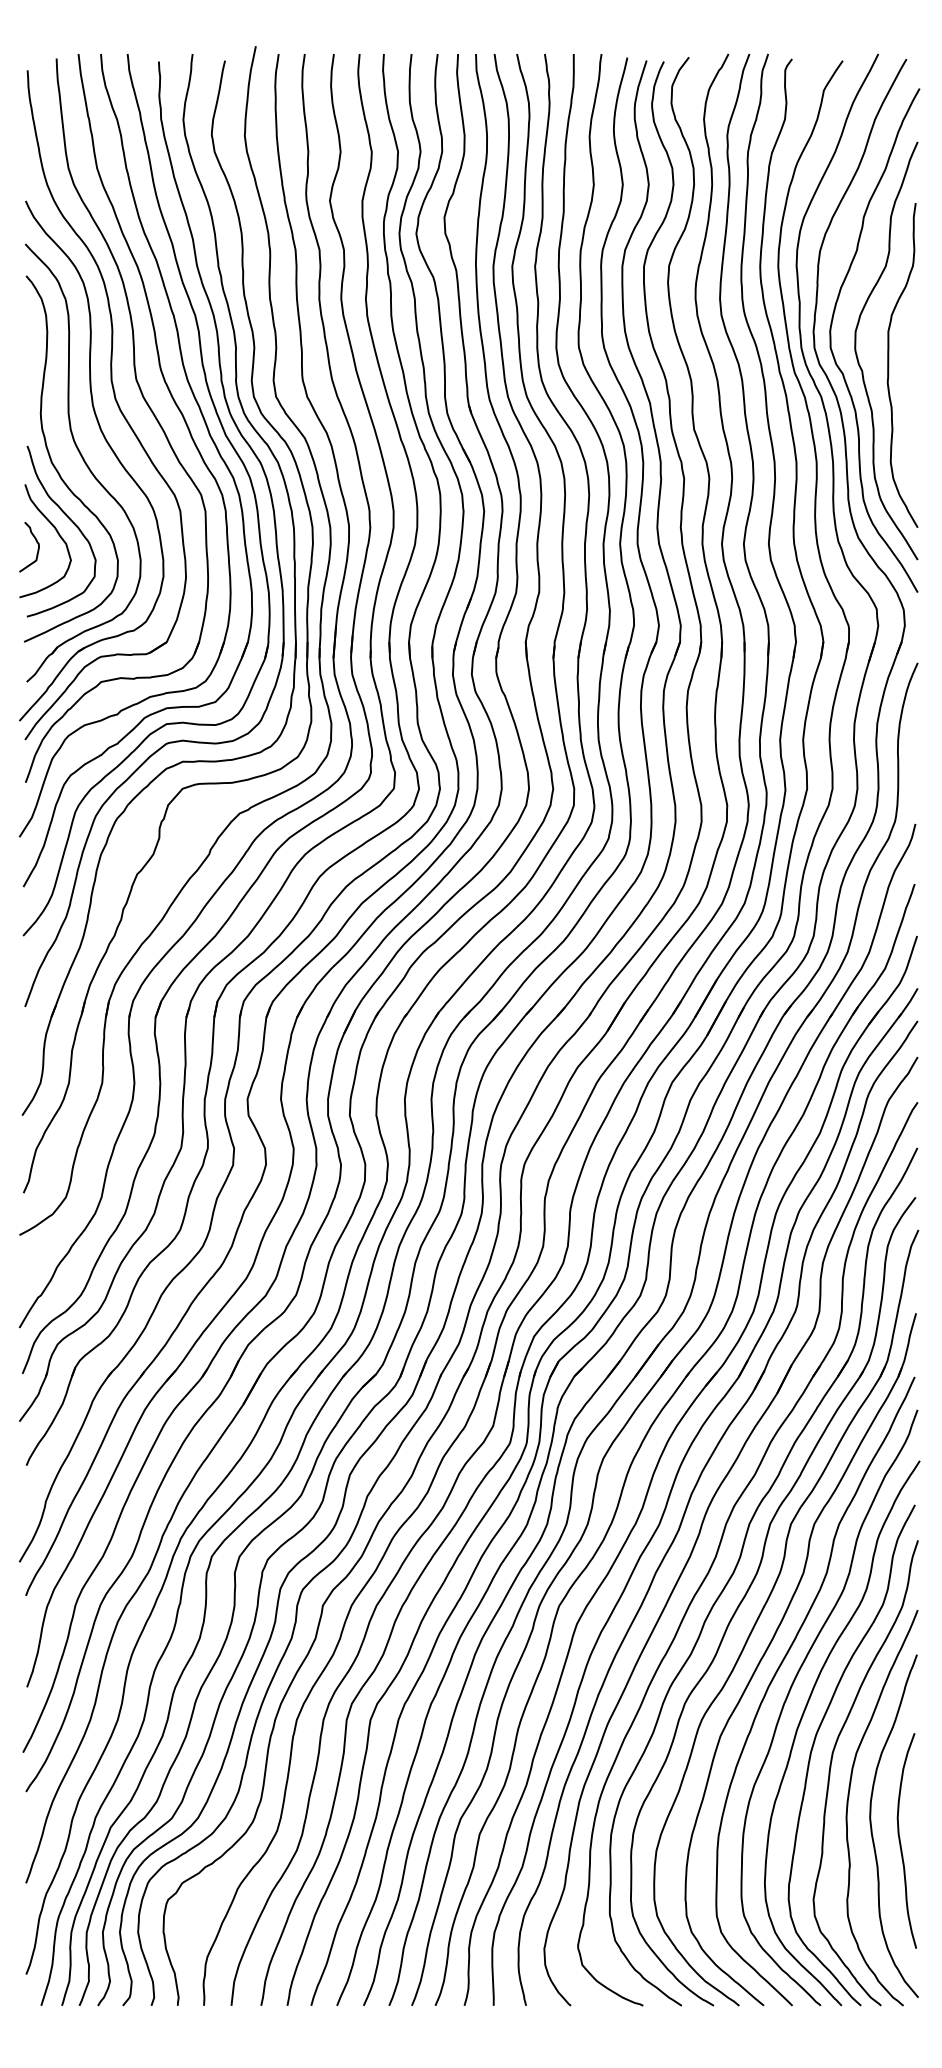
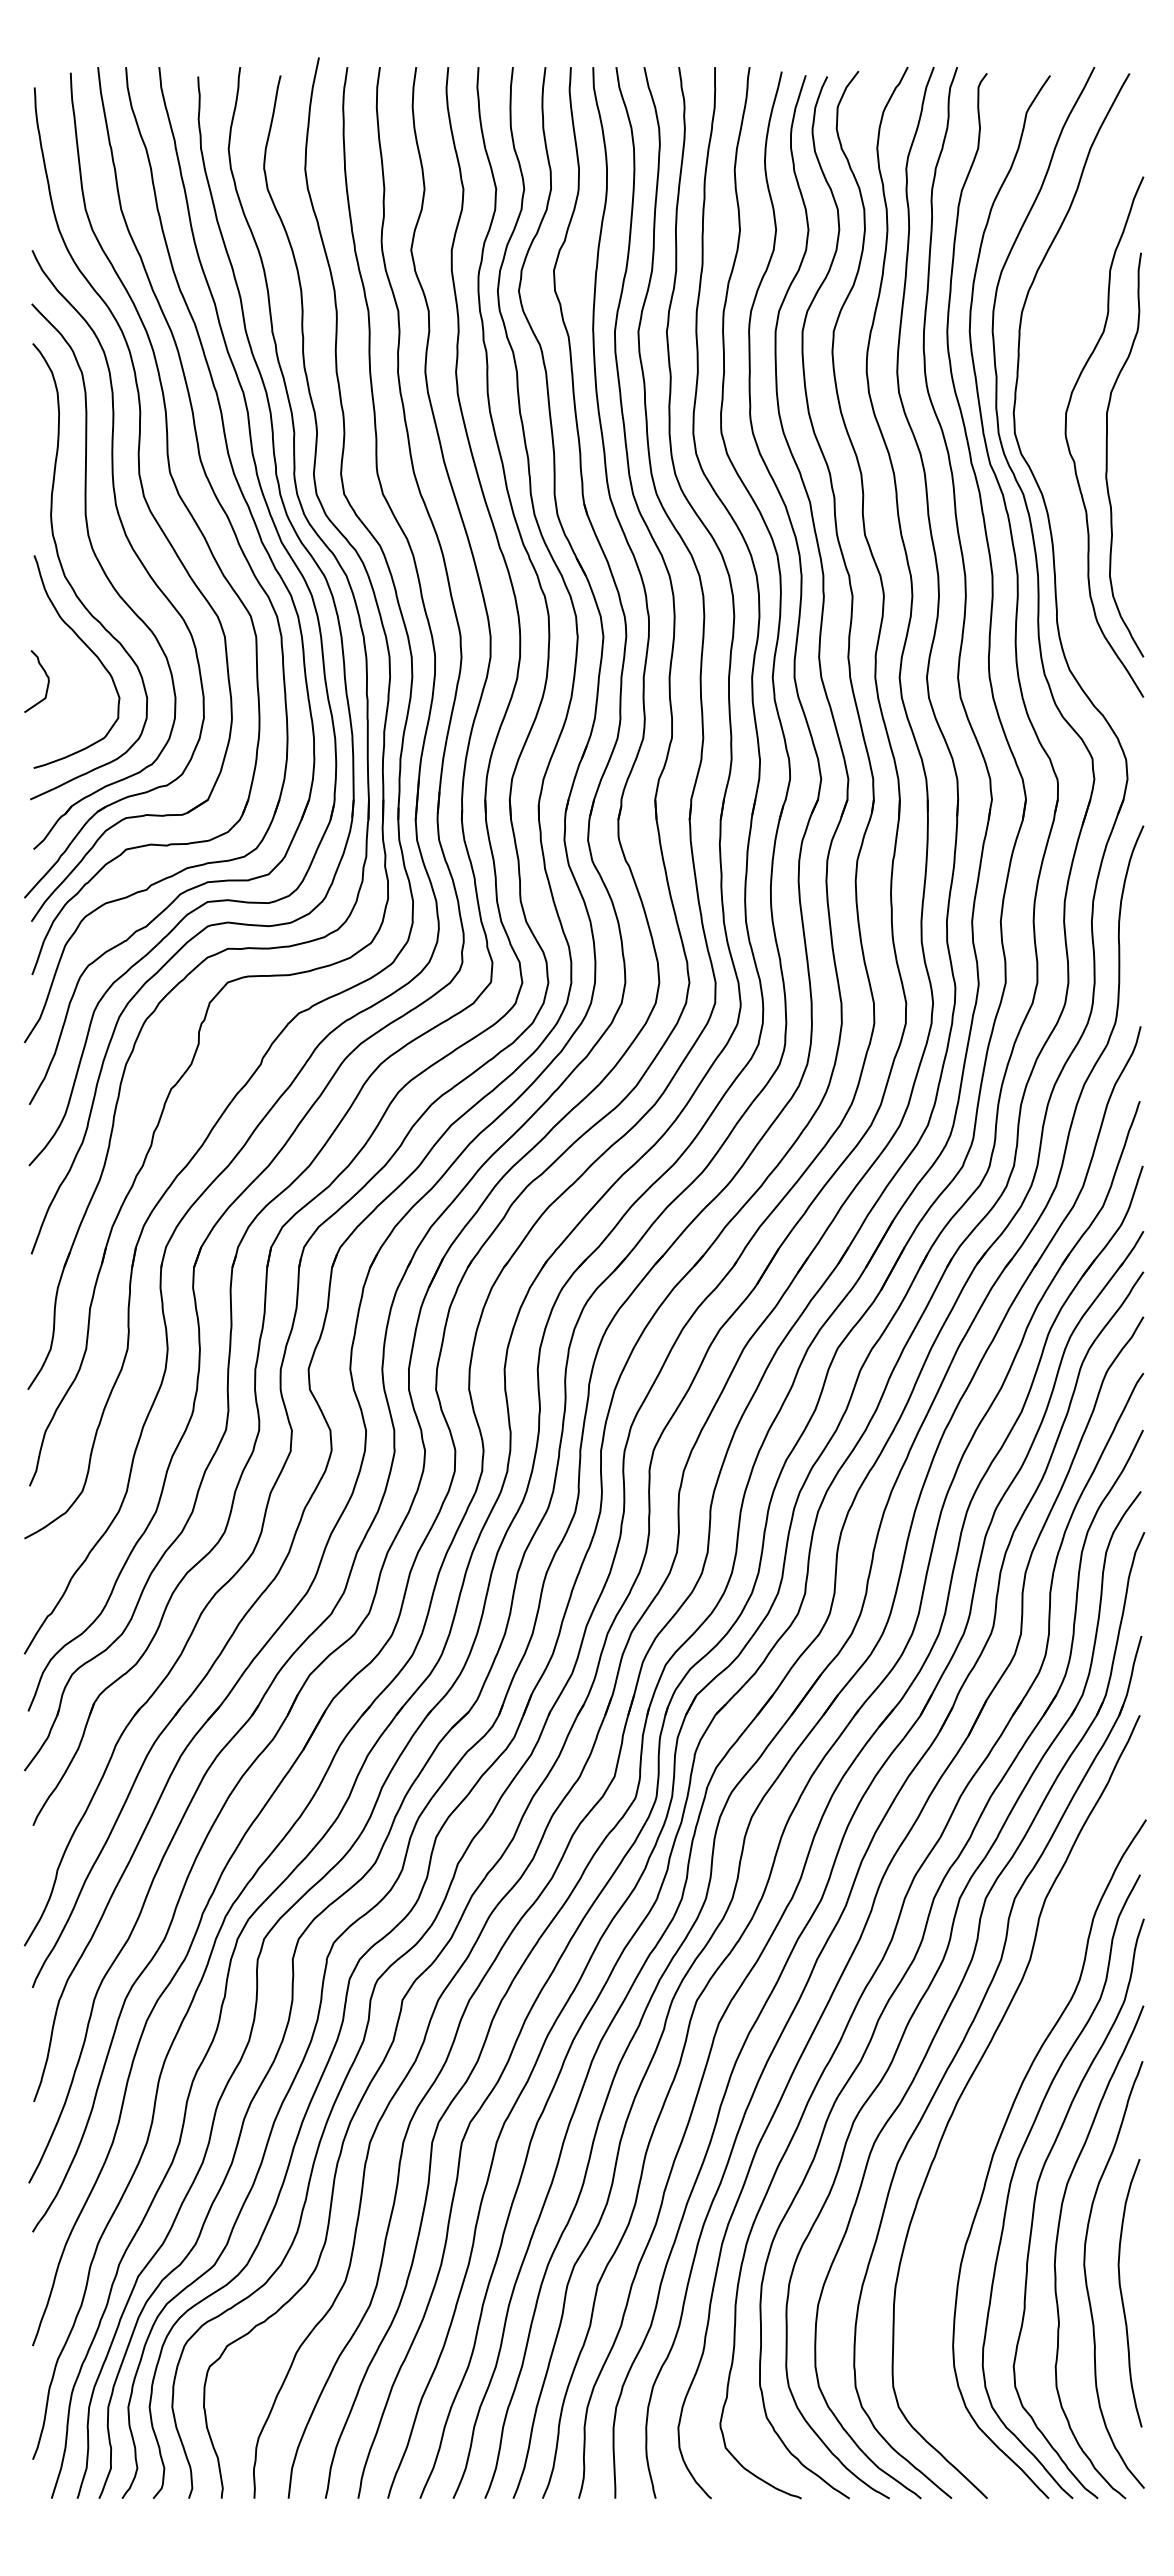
curve: (834, 355) -> (1039, 442), removed
curve: (56, 531) -> (70, 662), removed
curve: (791, 1688) -> (986, 2103), removed

